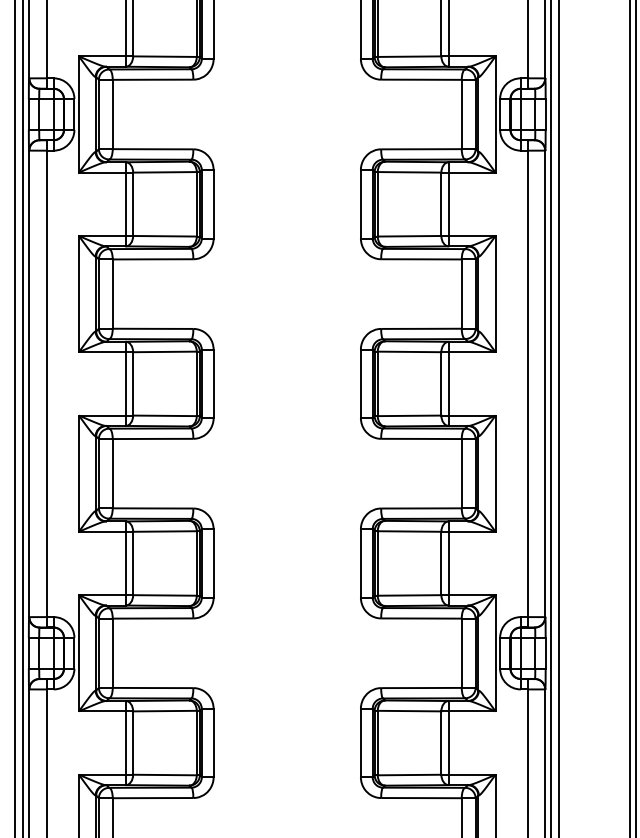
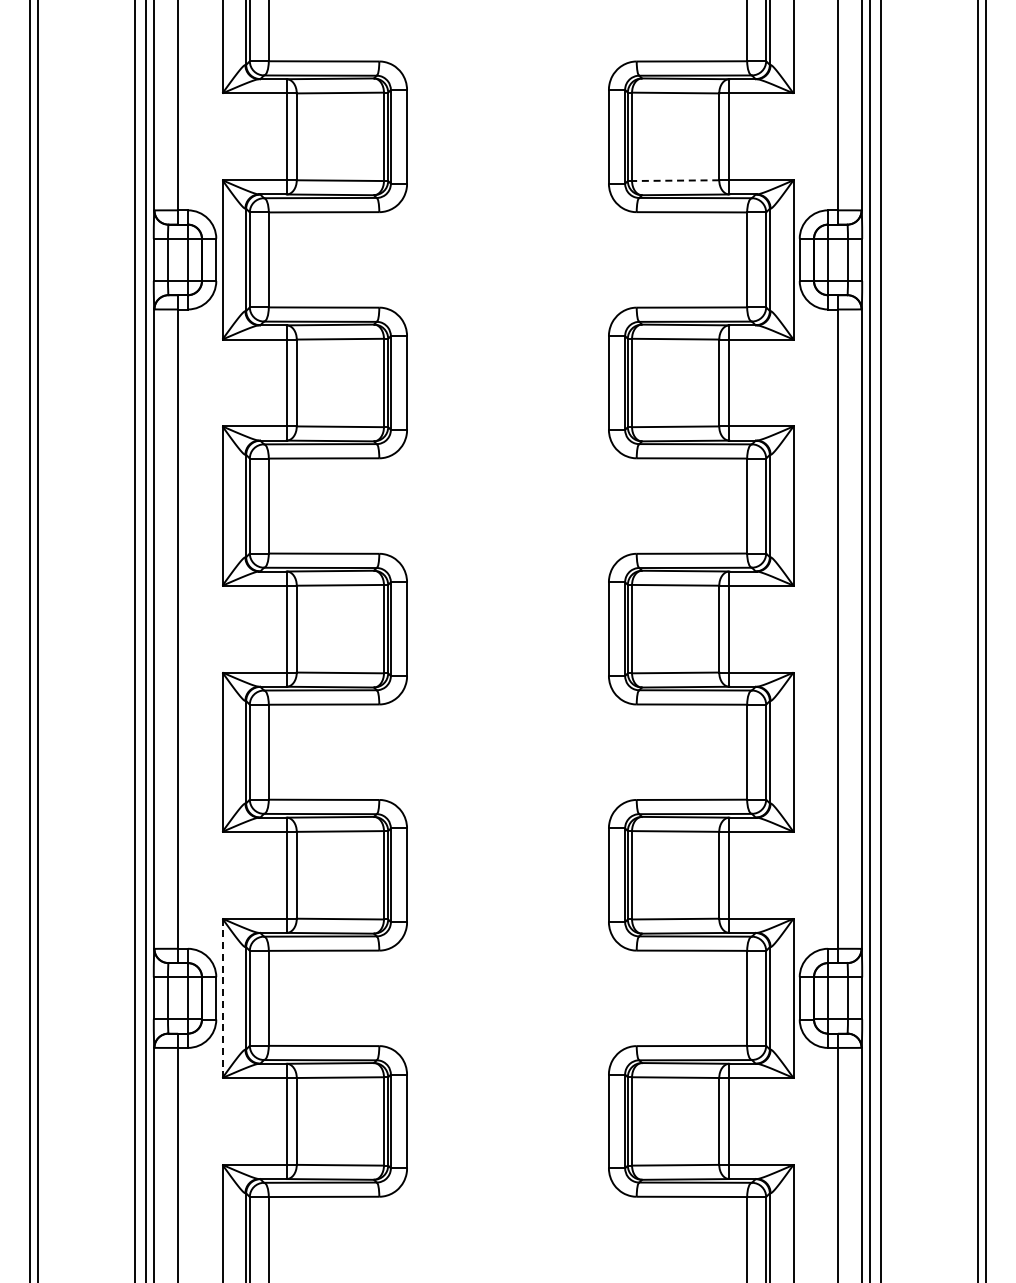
line: (409, 56) -> (675, 180), solid -> dashed
line: (78, 653) -> (222, 998), solid -> dashed

